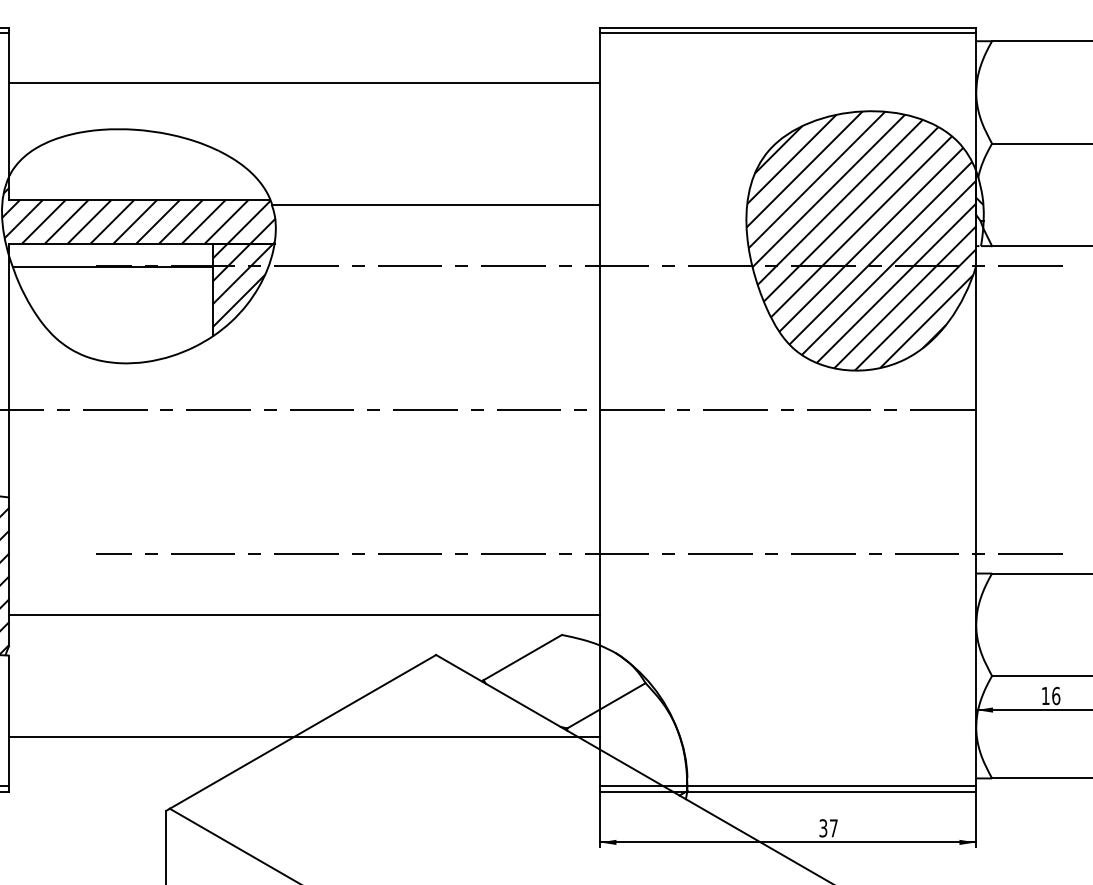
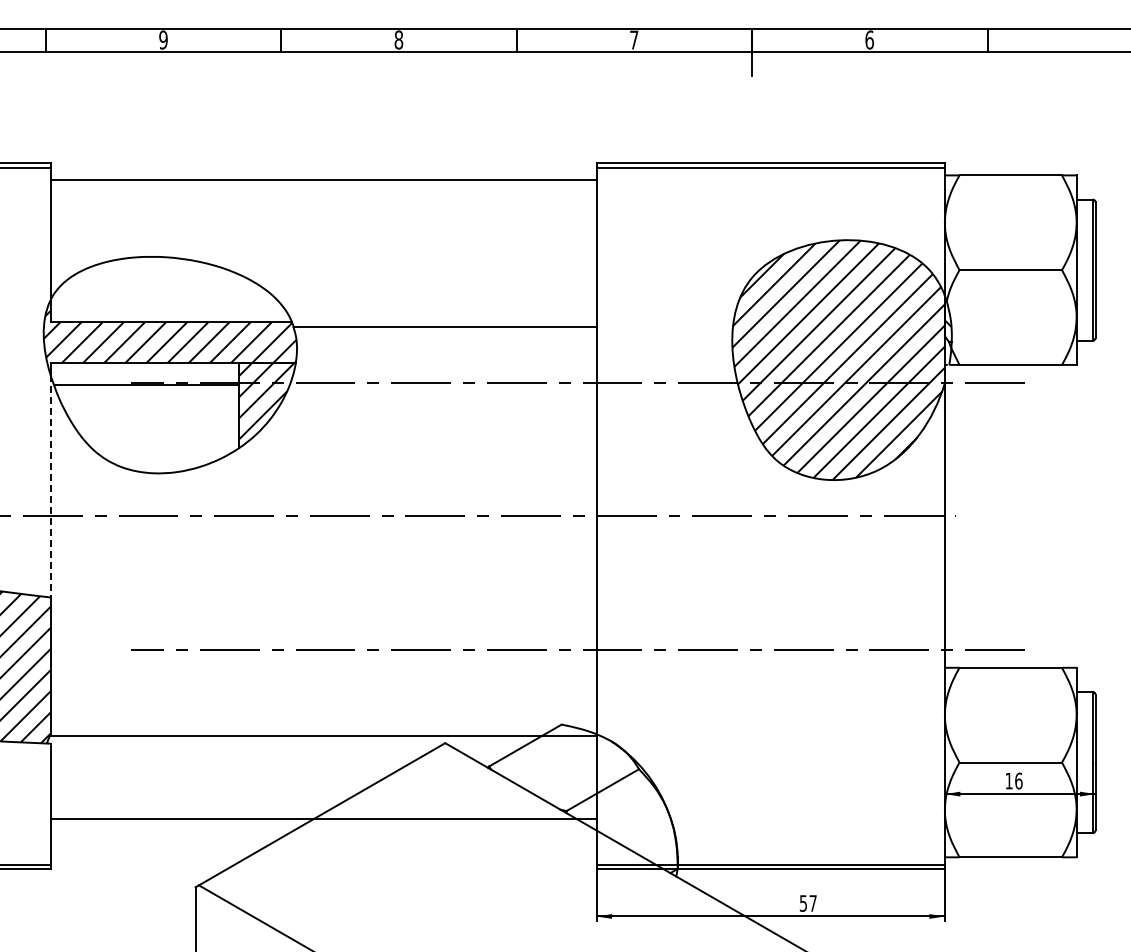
line: (304, 82) -> (323, 179), moved
line: (9, 377) -> (50, 486), solid -> dashed
line: (304, 615) -> (323, 736), moved
text: (823, 827) -> (803, 902), 37 -> 57

